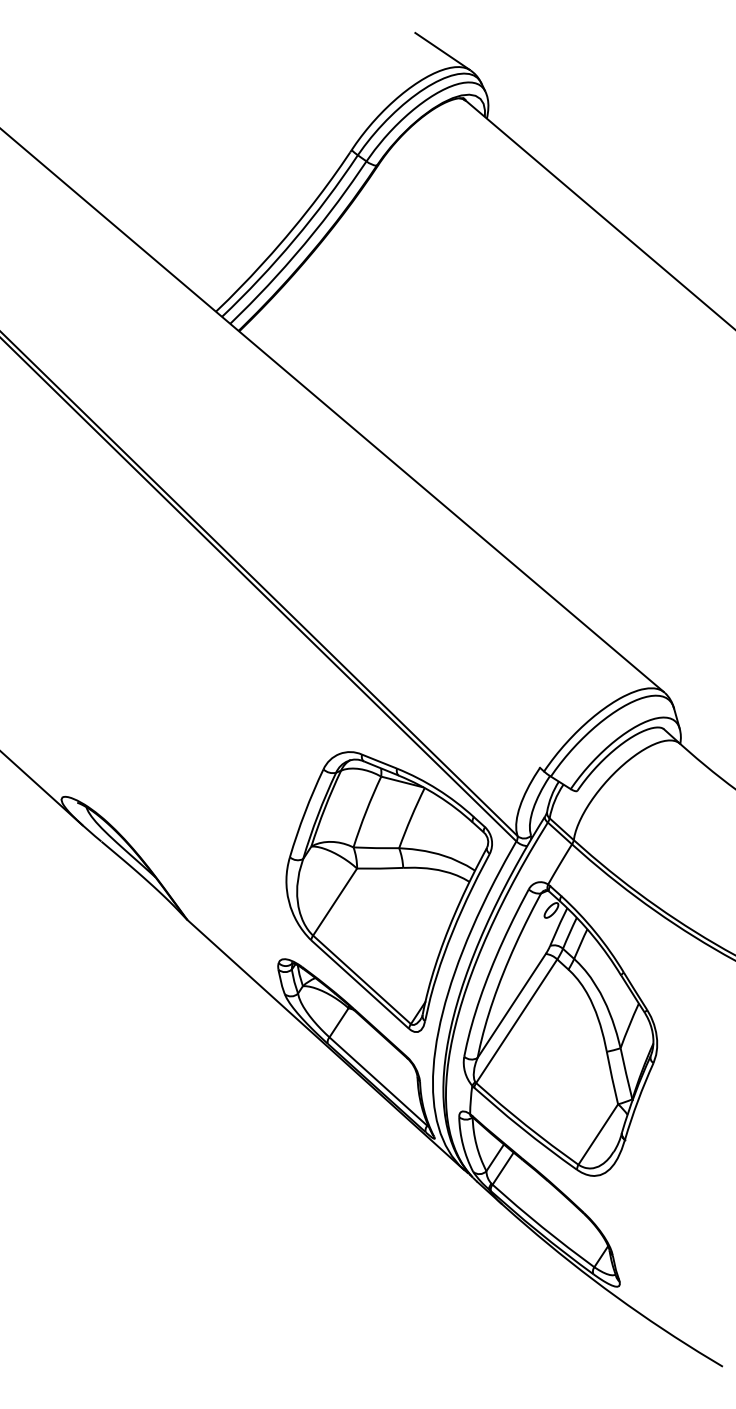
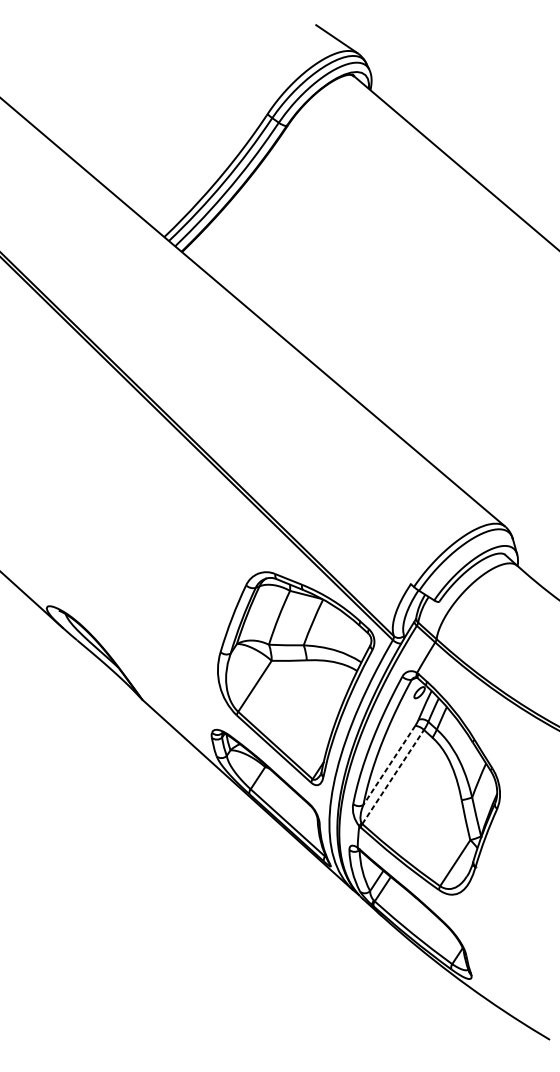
line: (511, 1006) -> (389, 765), solid -> dashed
line: (516, 1021) -> (392, 777), solid -> dashed

